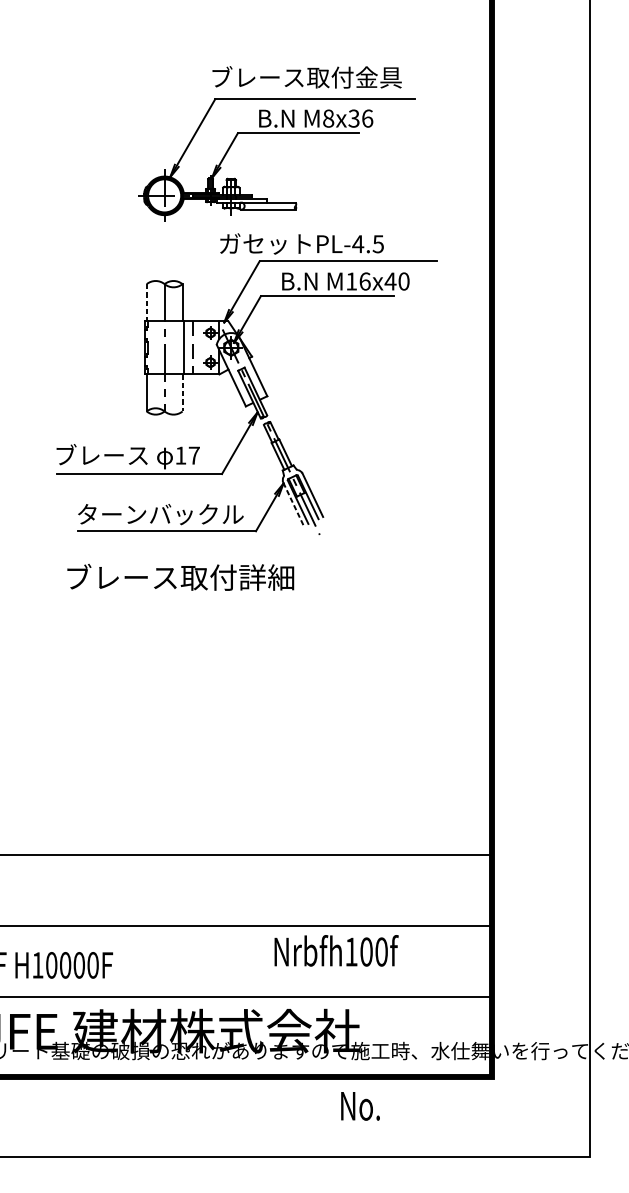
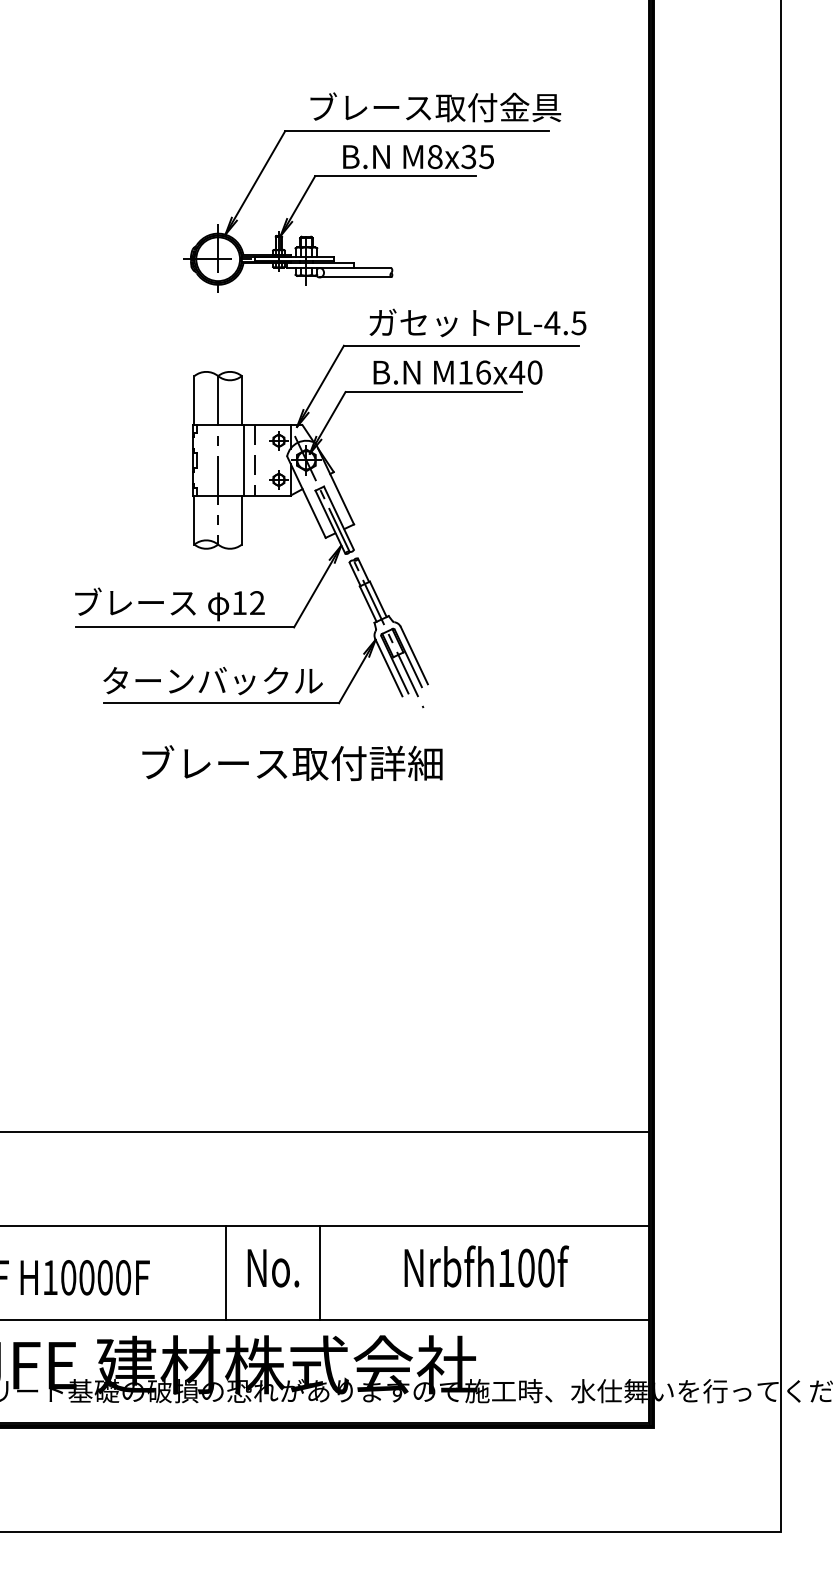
text: (306, 77) -> (435, 107), moved
text: (367, 118) -> (486, 156), M8x36 -> M8x35
text: (301, 243) -> (477, 322), moved
line: (146, 303) -> (194, 401), dashed -> solid
line: (182, 393) -> (241, 520), dashed -> solid
text: (194, 455) -> (257, 602), 17 -> 12
line: (293, 504) -> (388, 667), dashed -> solid
text: (180, 577) -> (292, 763), moved
text: (336, 950) -> (486, 1266), moved
line: (170, 962) -> (225, 1273), added
line: (241, 962) -> (320, 1273), added
text: (360, 1106) -> (273, 1268), moved

